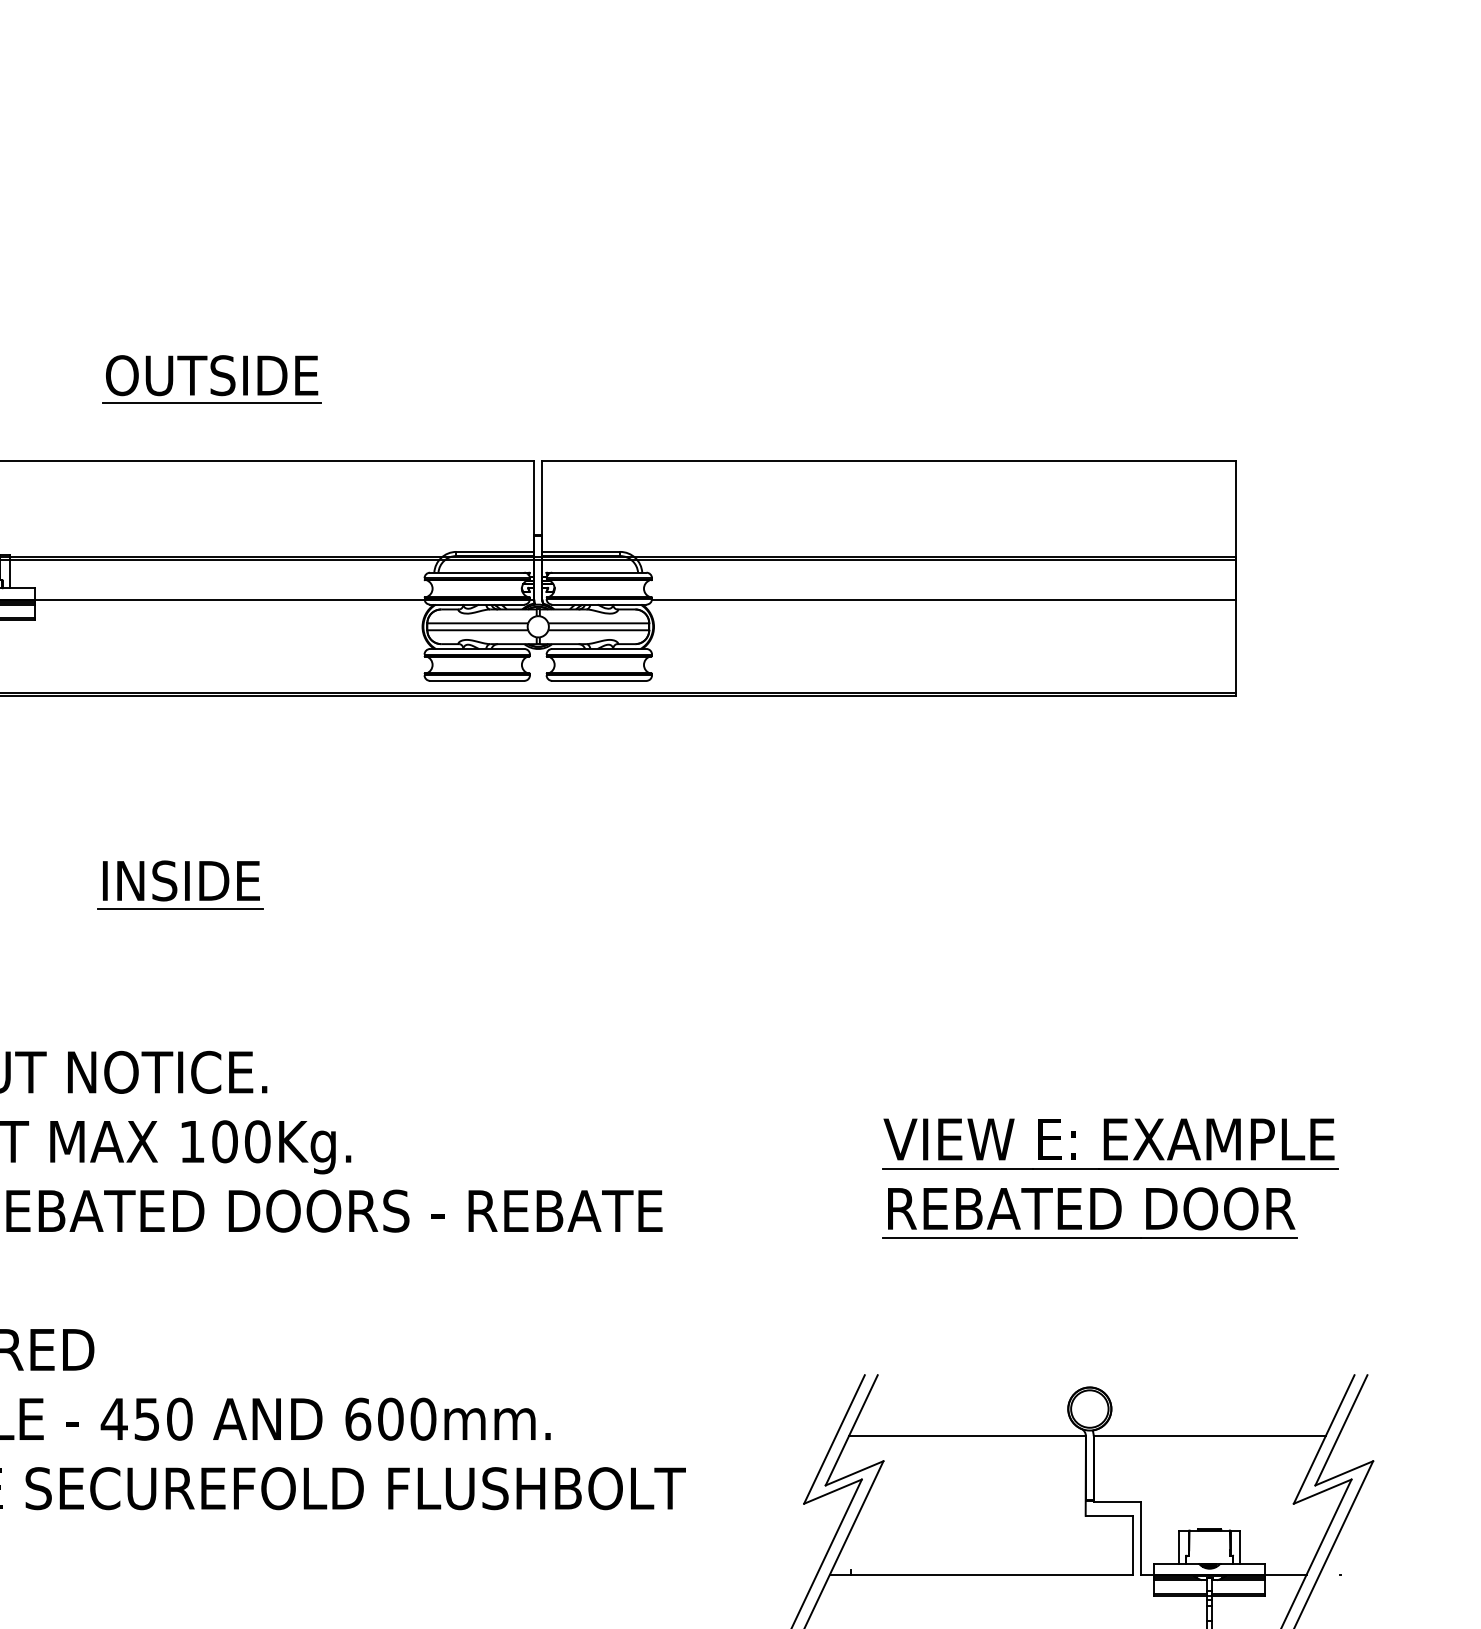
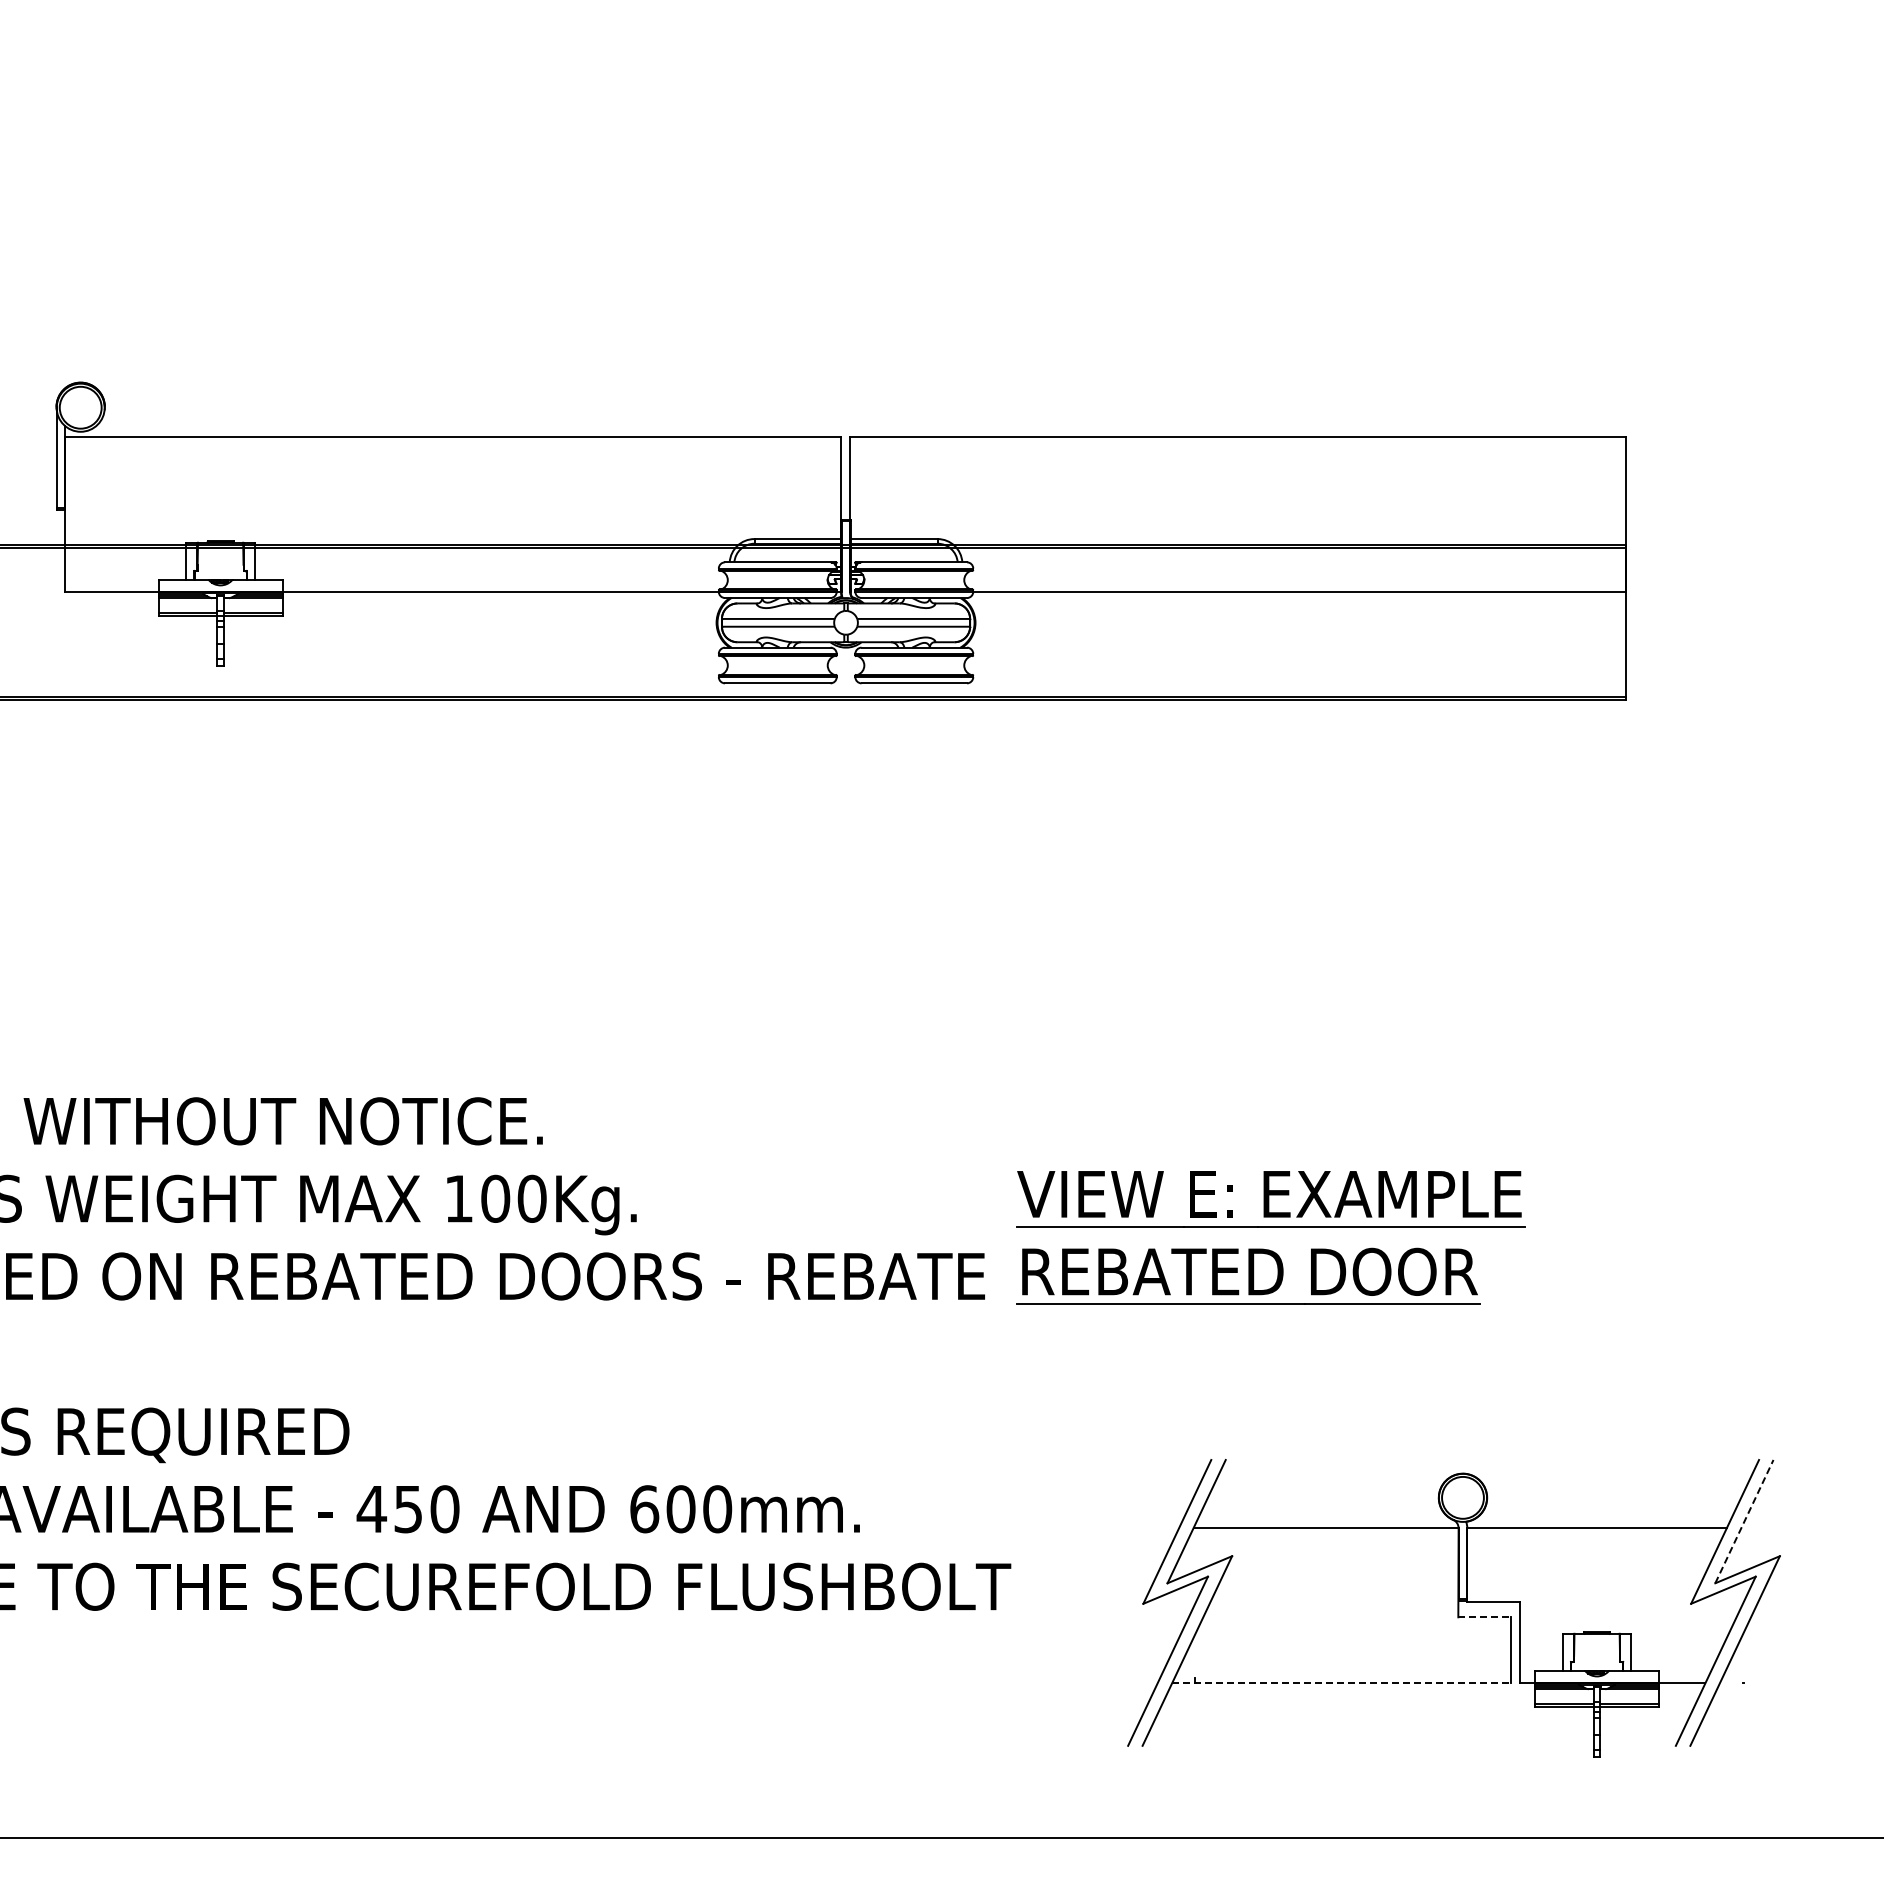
part: (215, 375) -> (484, 341), removed
part: (180, 884) -> (445, 911), removed
part: (1109, 1169) -> (1270, 1227), moved
line: (1341, 1430) -> (1744, 1521), solid -> dashed
line: (1109, 1516) -> (1485, 1617), solid -> dashed
line: (981, 1575) -> (1341, 1683), solid -> dashed

